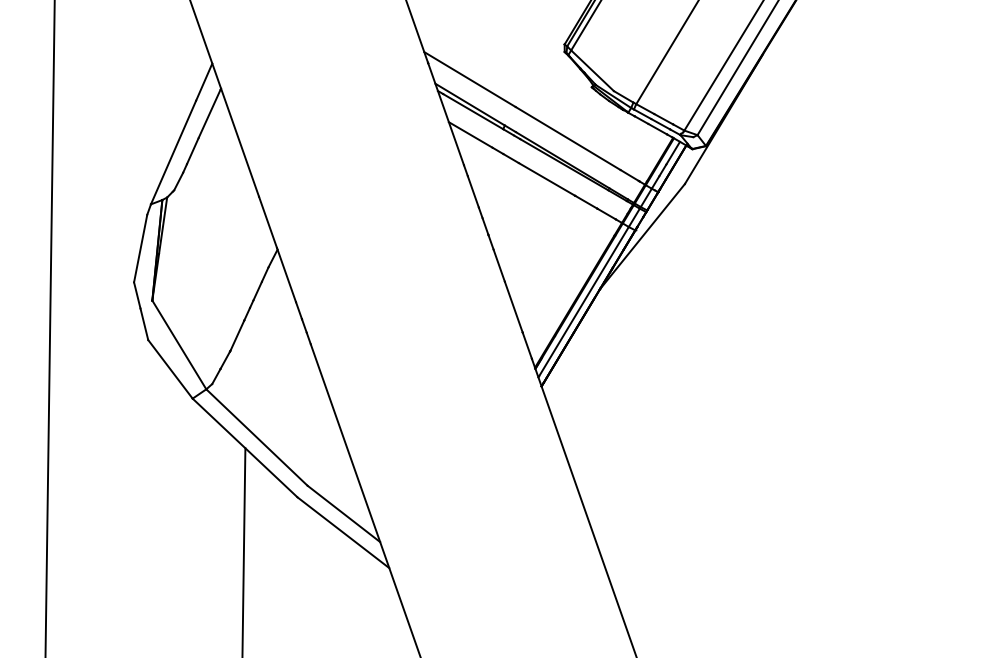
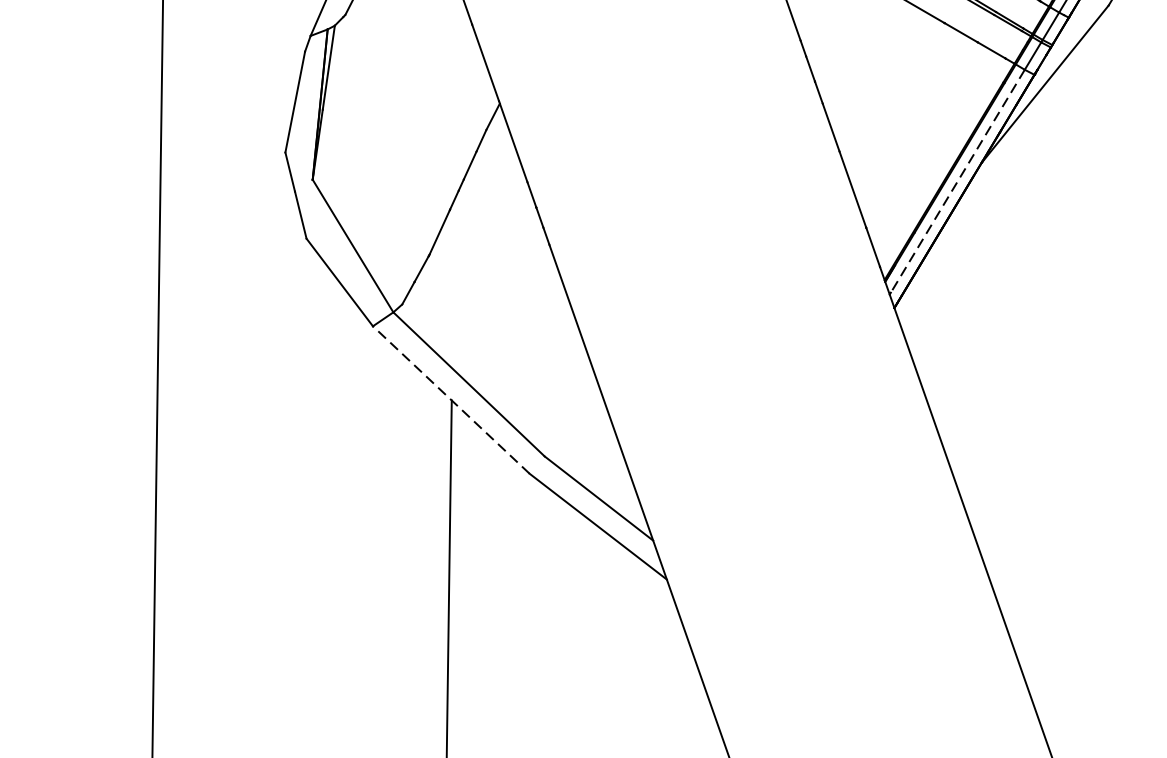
line: (583, 302) -> (957, 182), solid -> dashed
line: (245, 447) -> (451, 399), solid -> dashed

